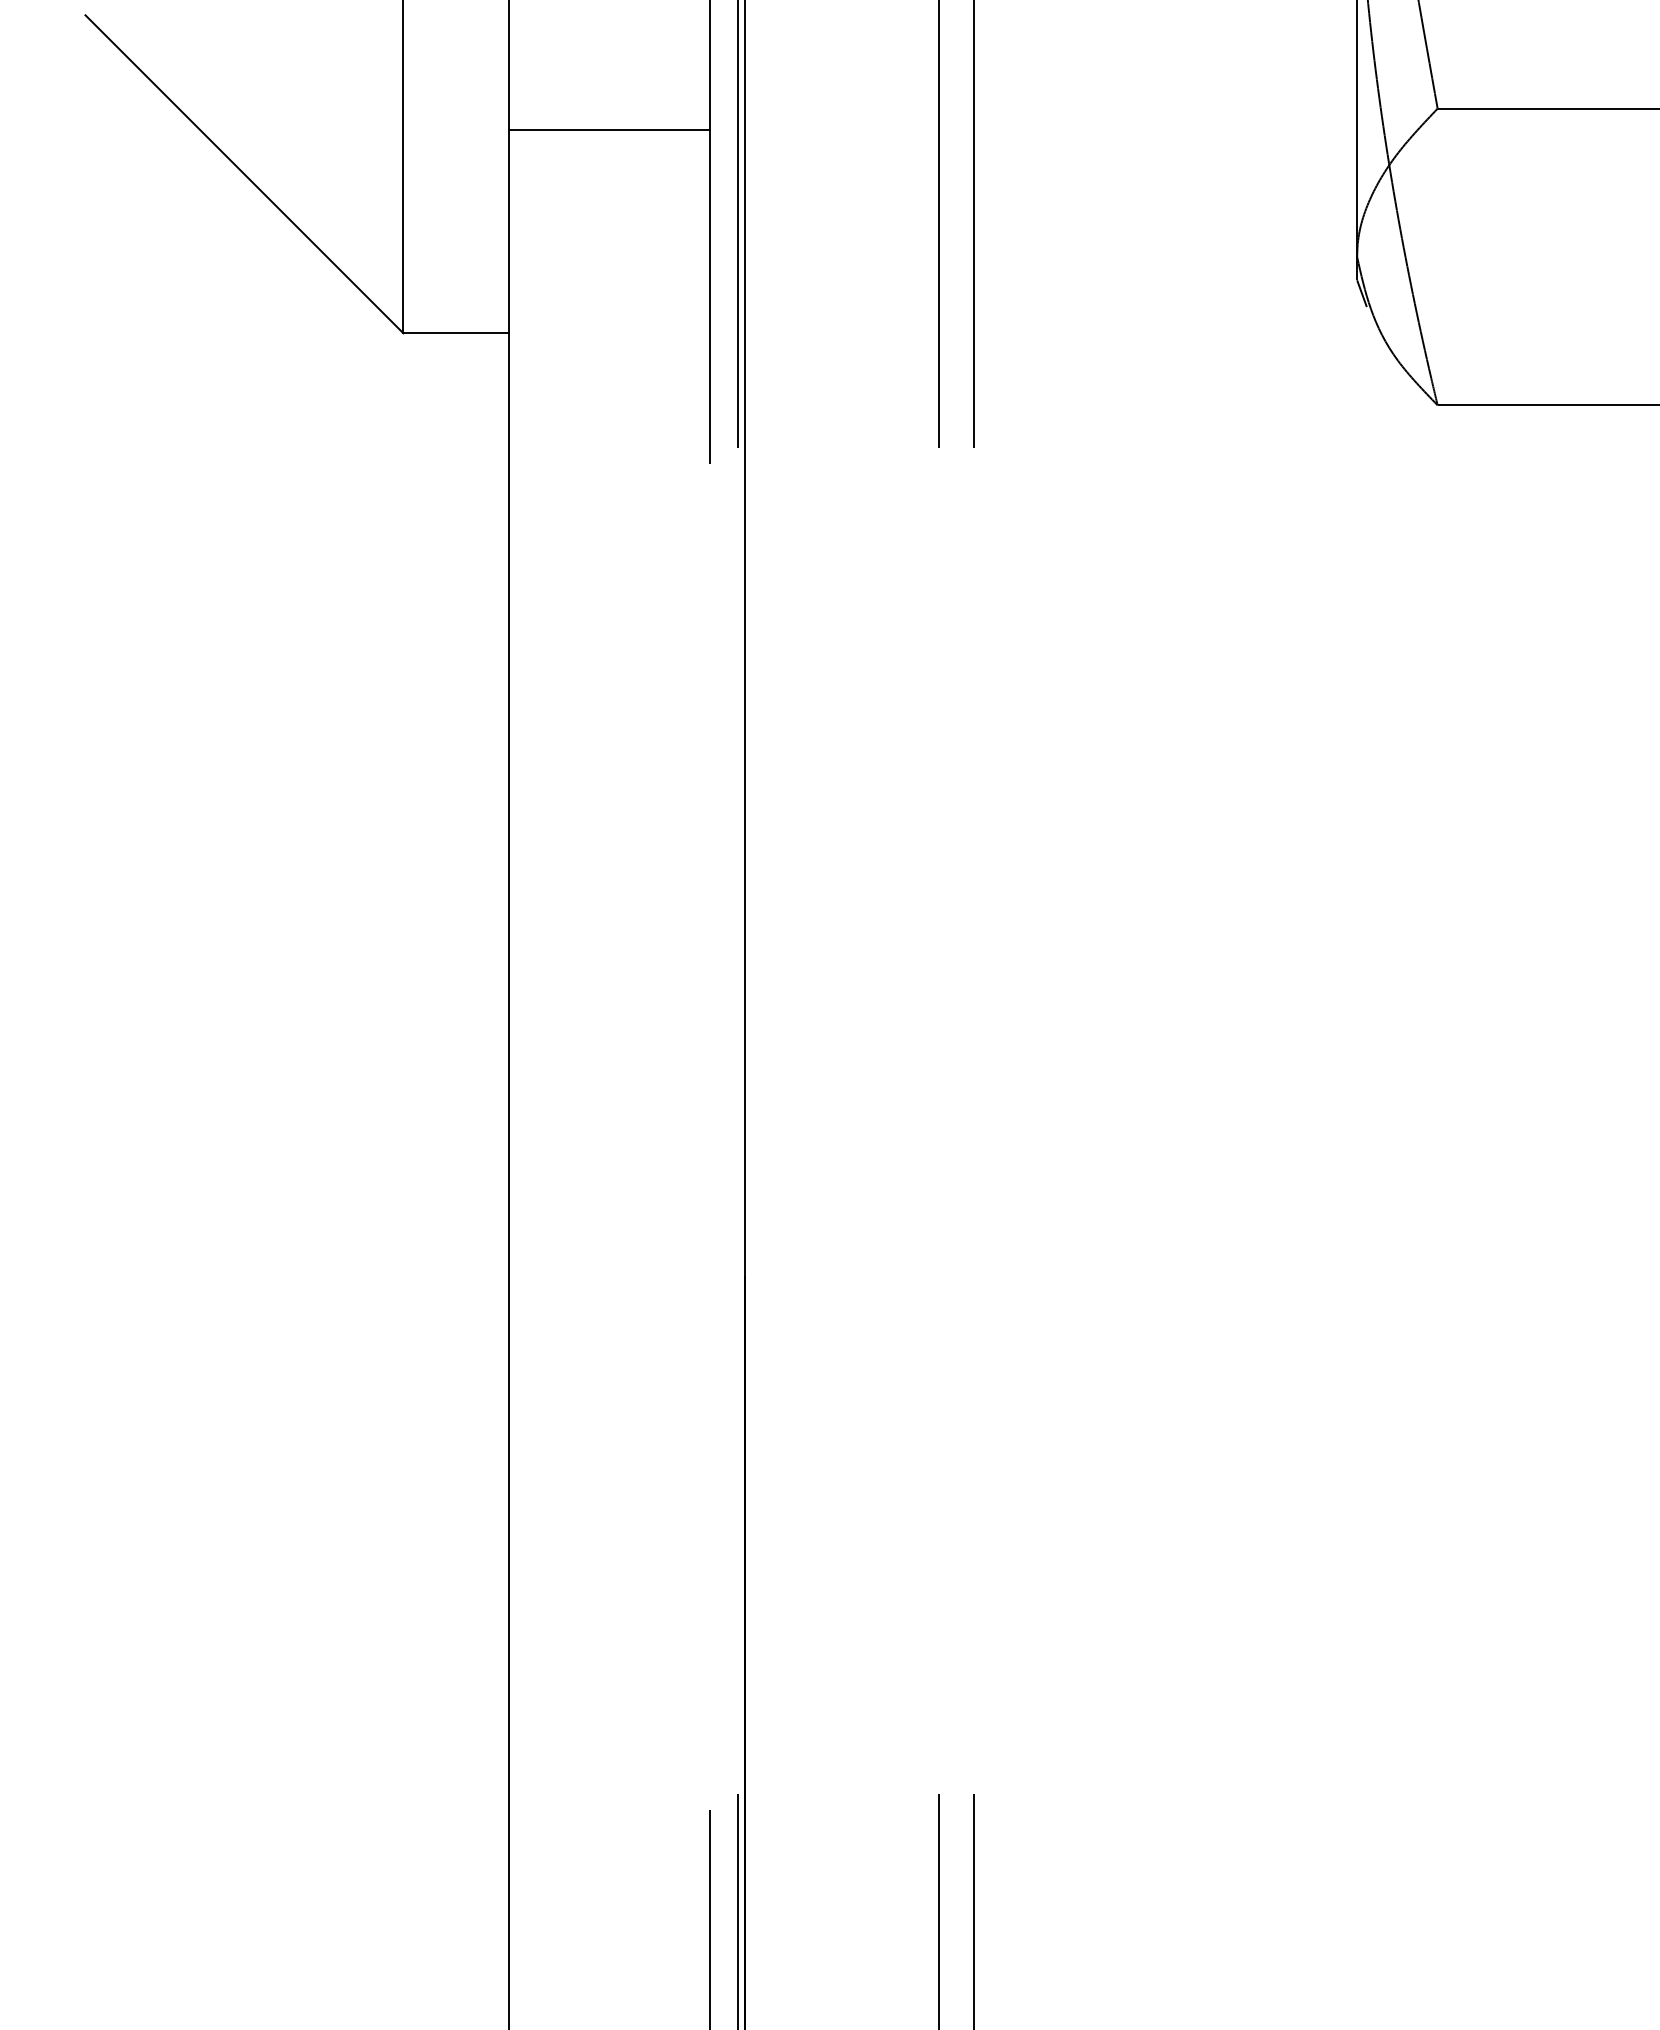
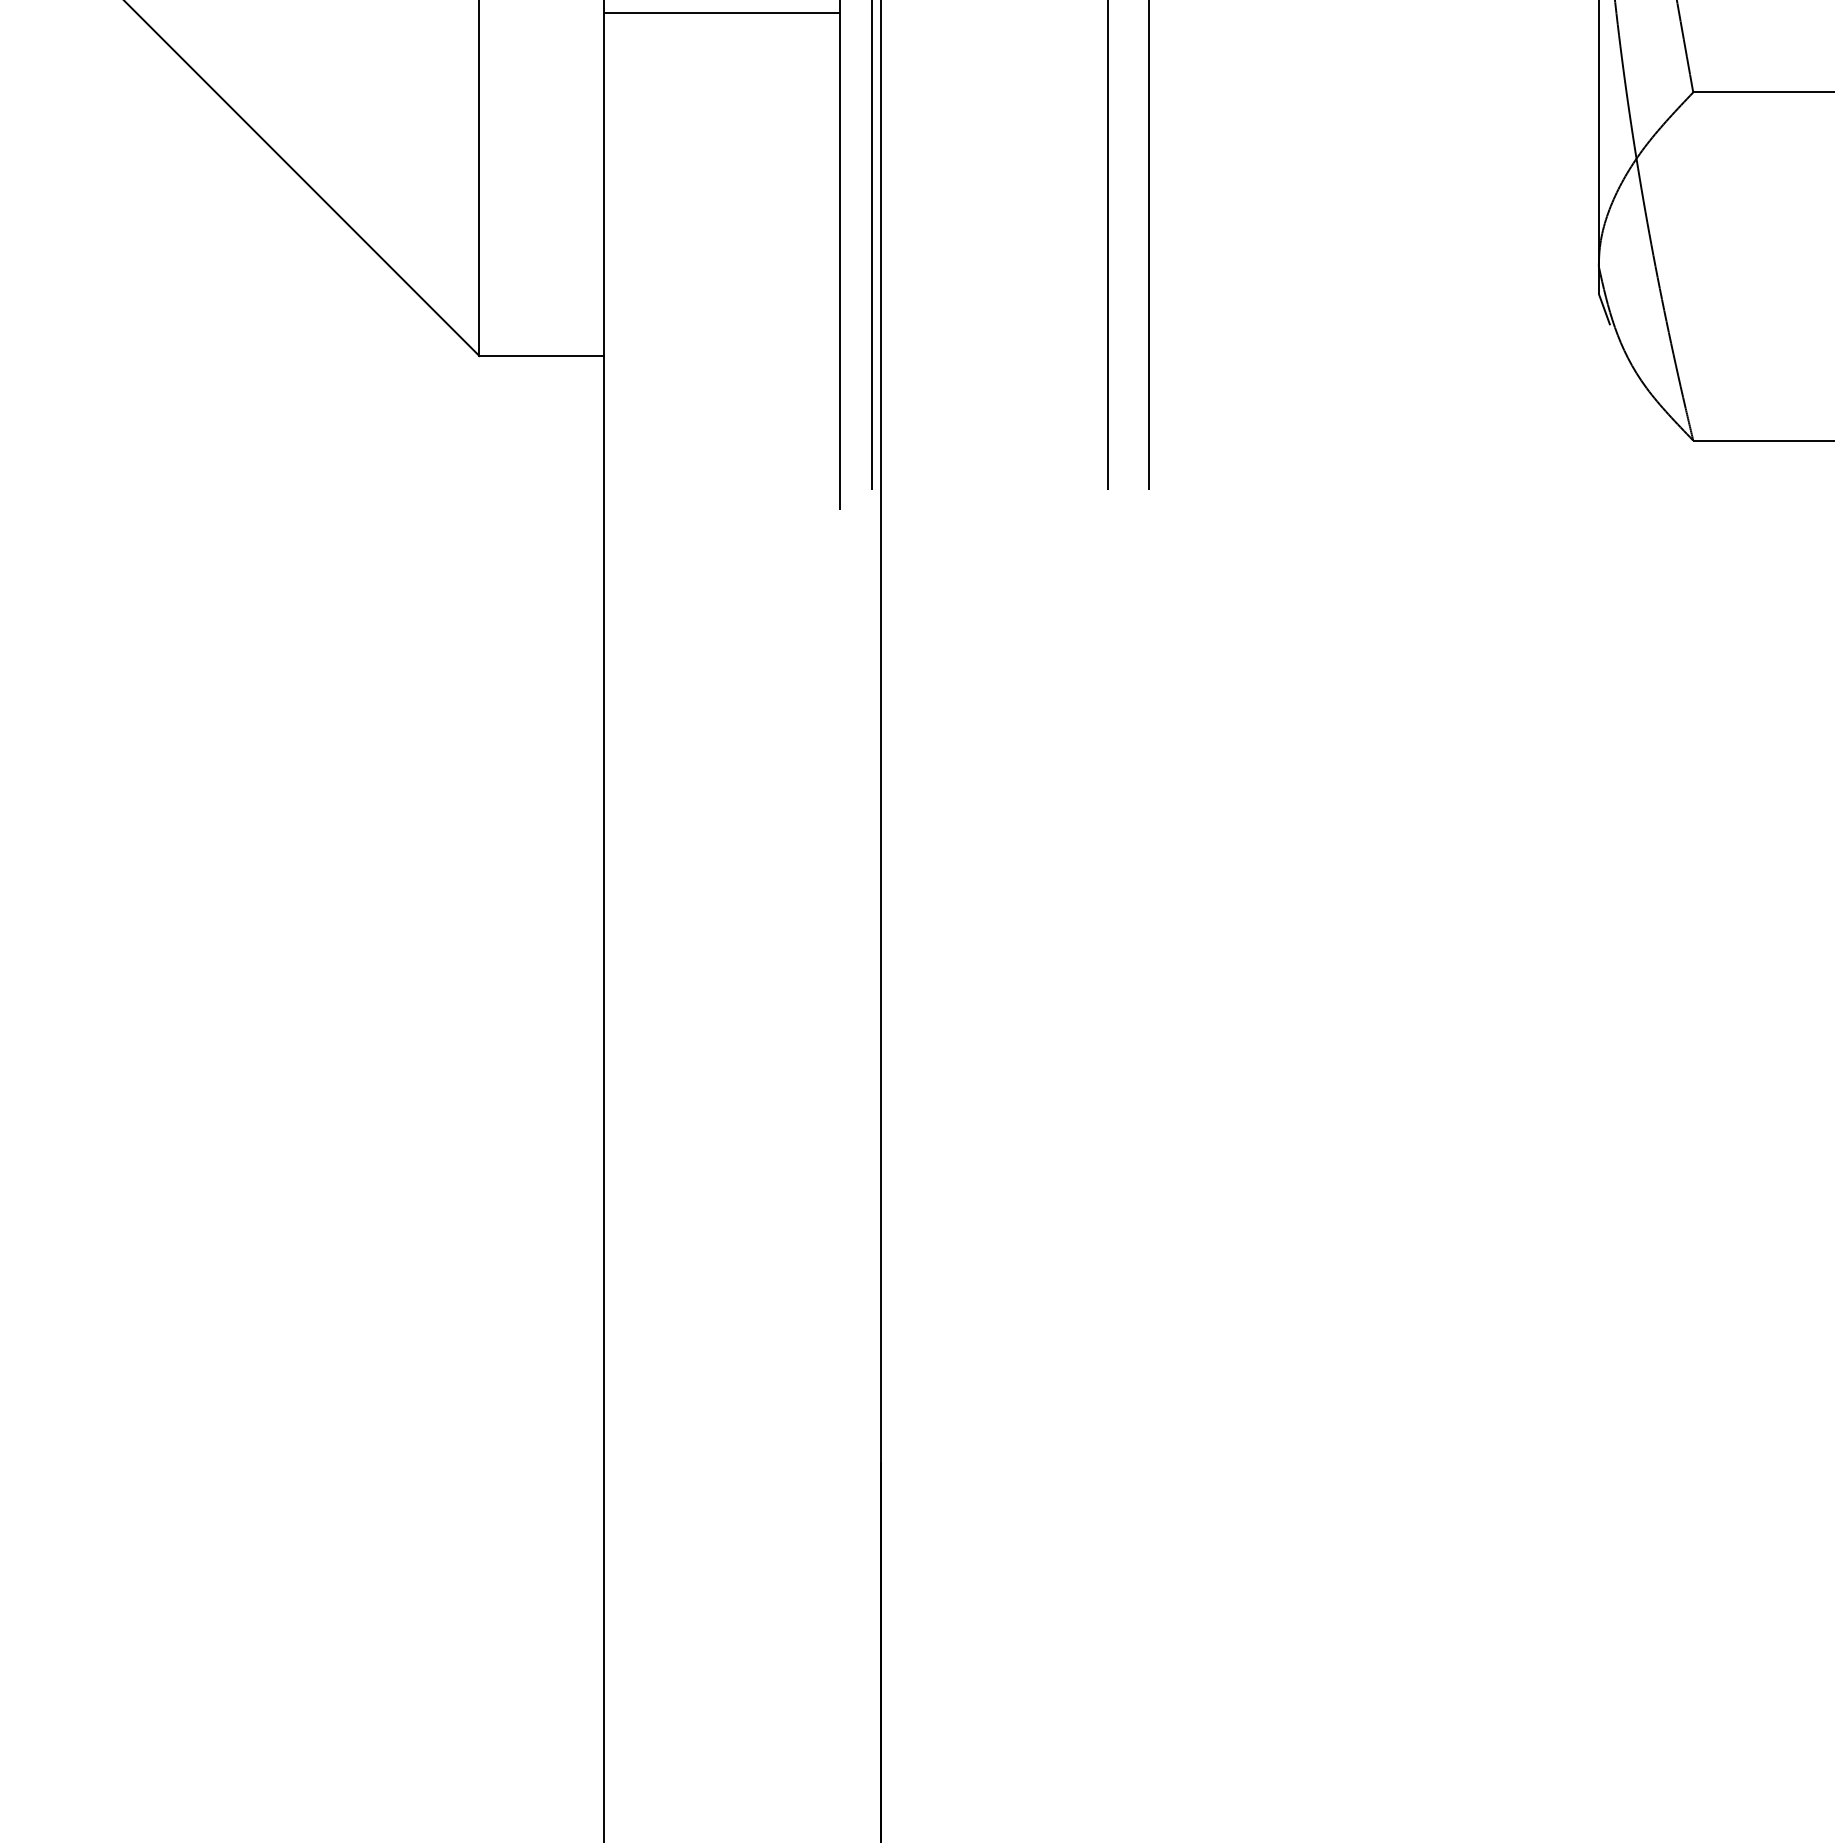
line: (609, 129) -> (721, 12), moved

